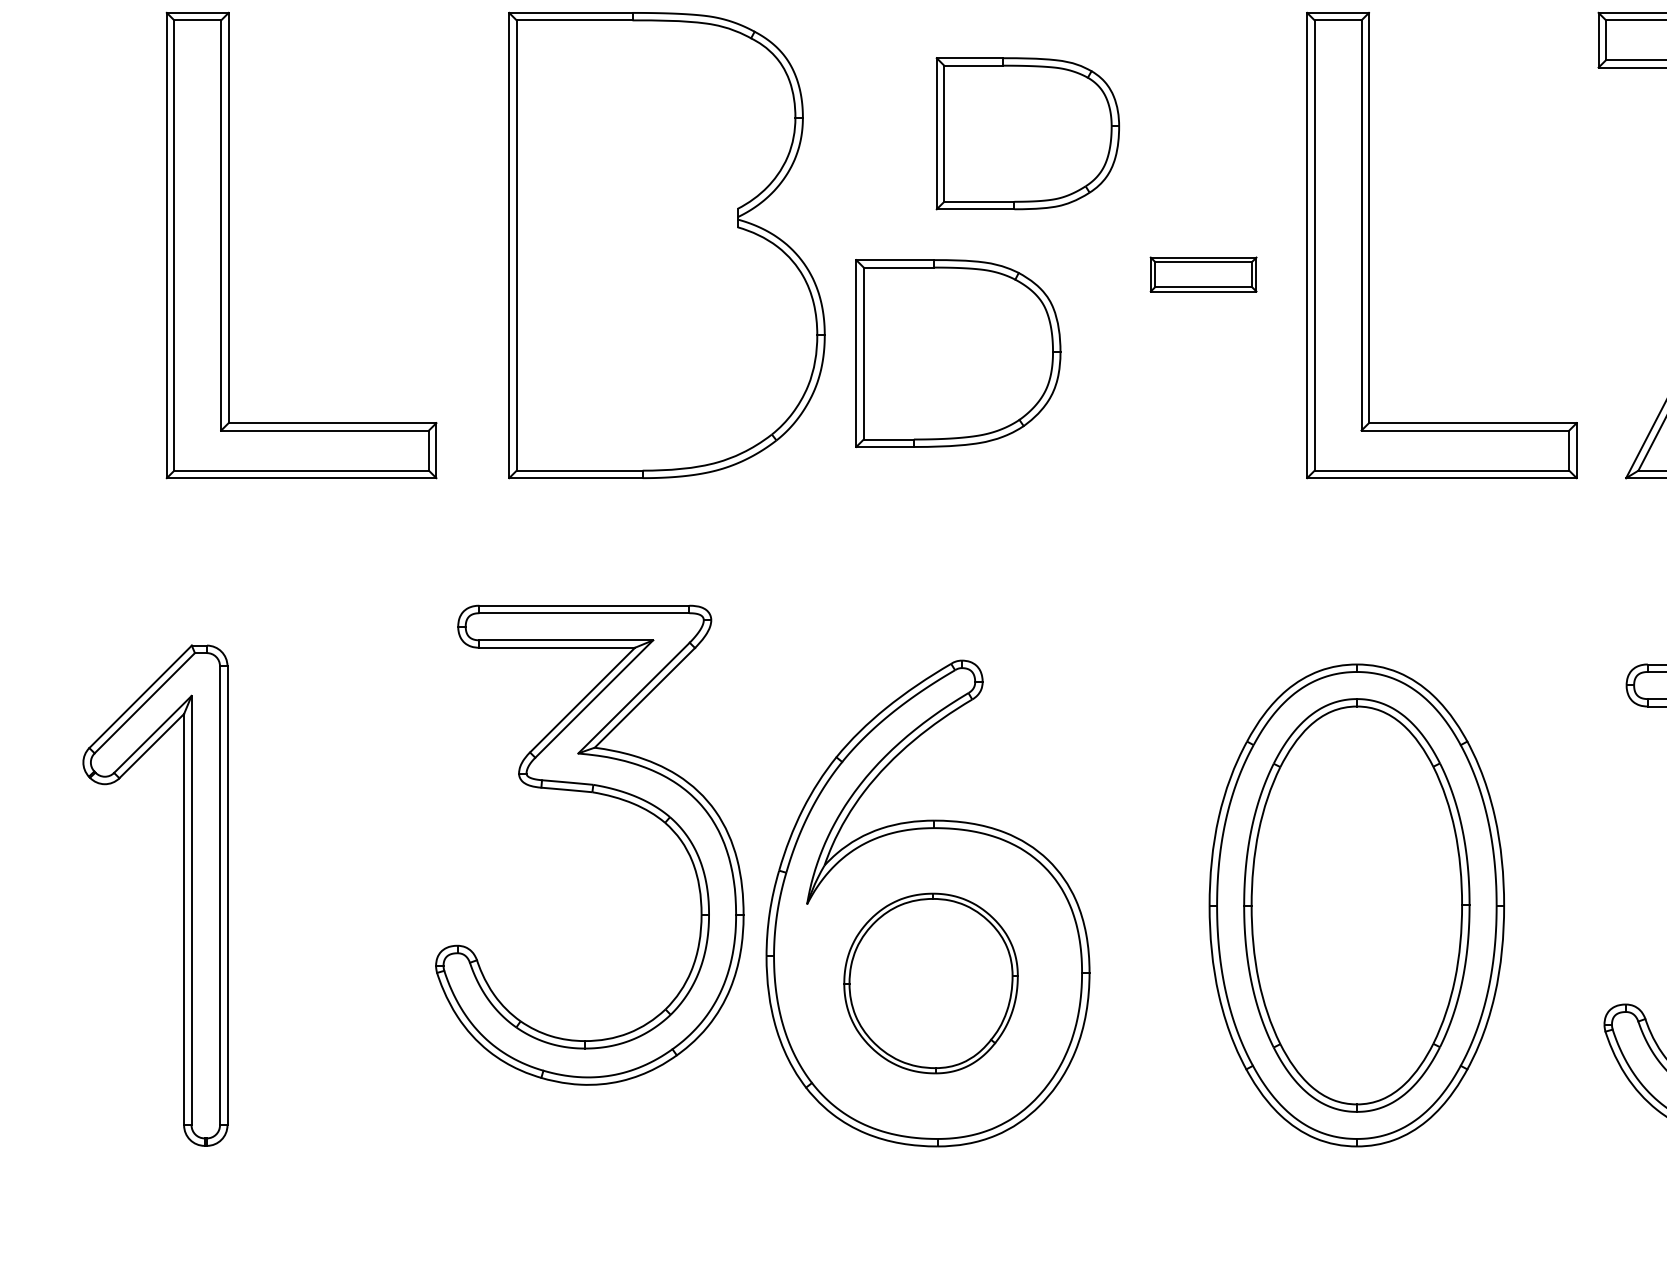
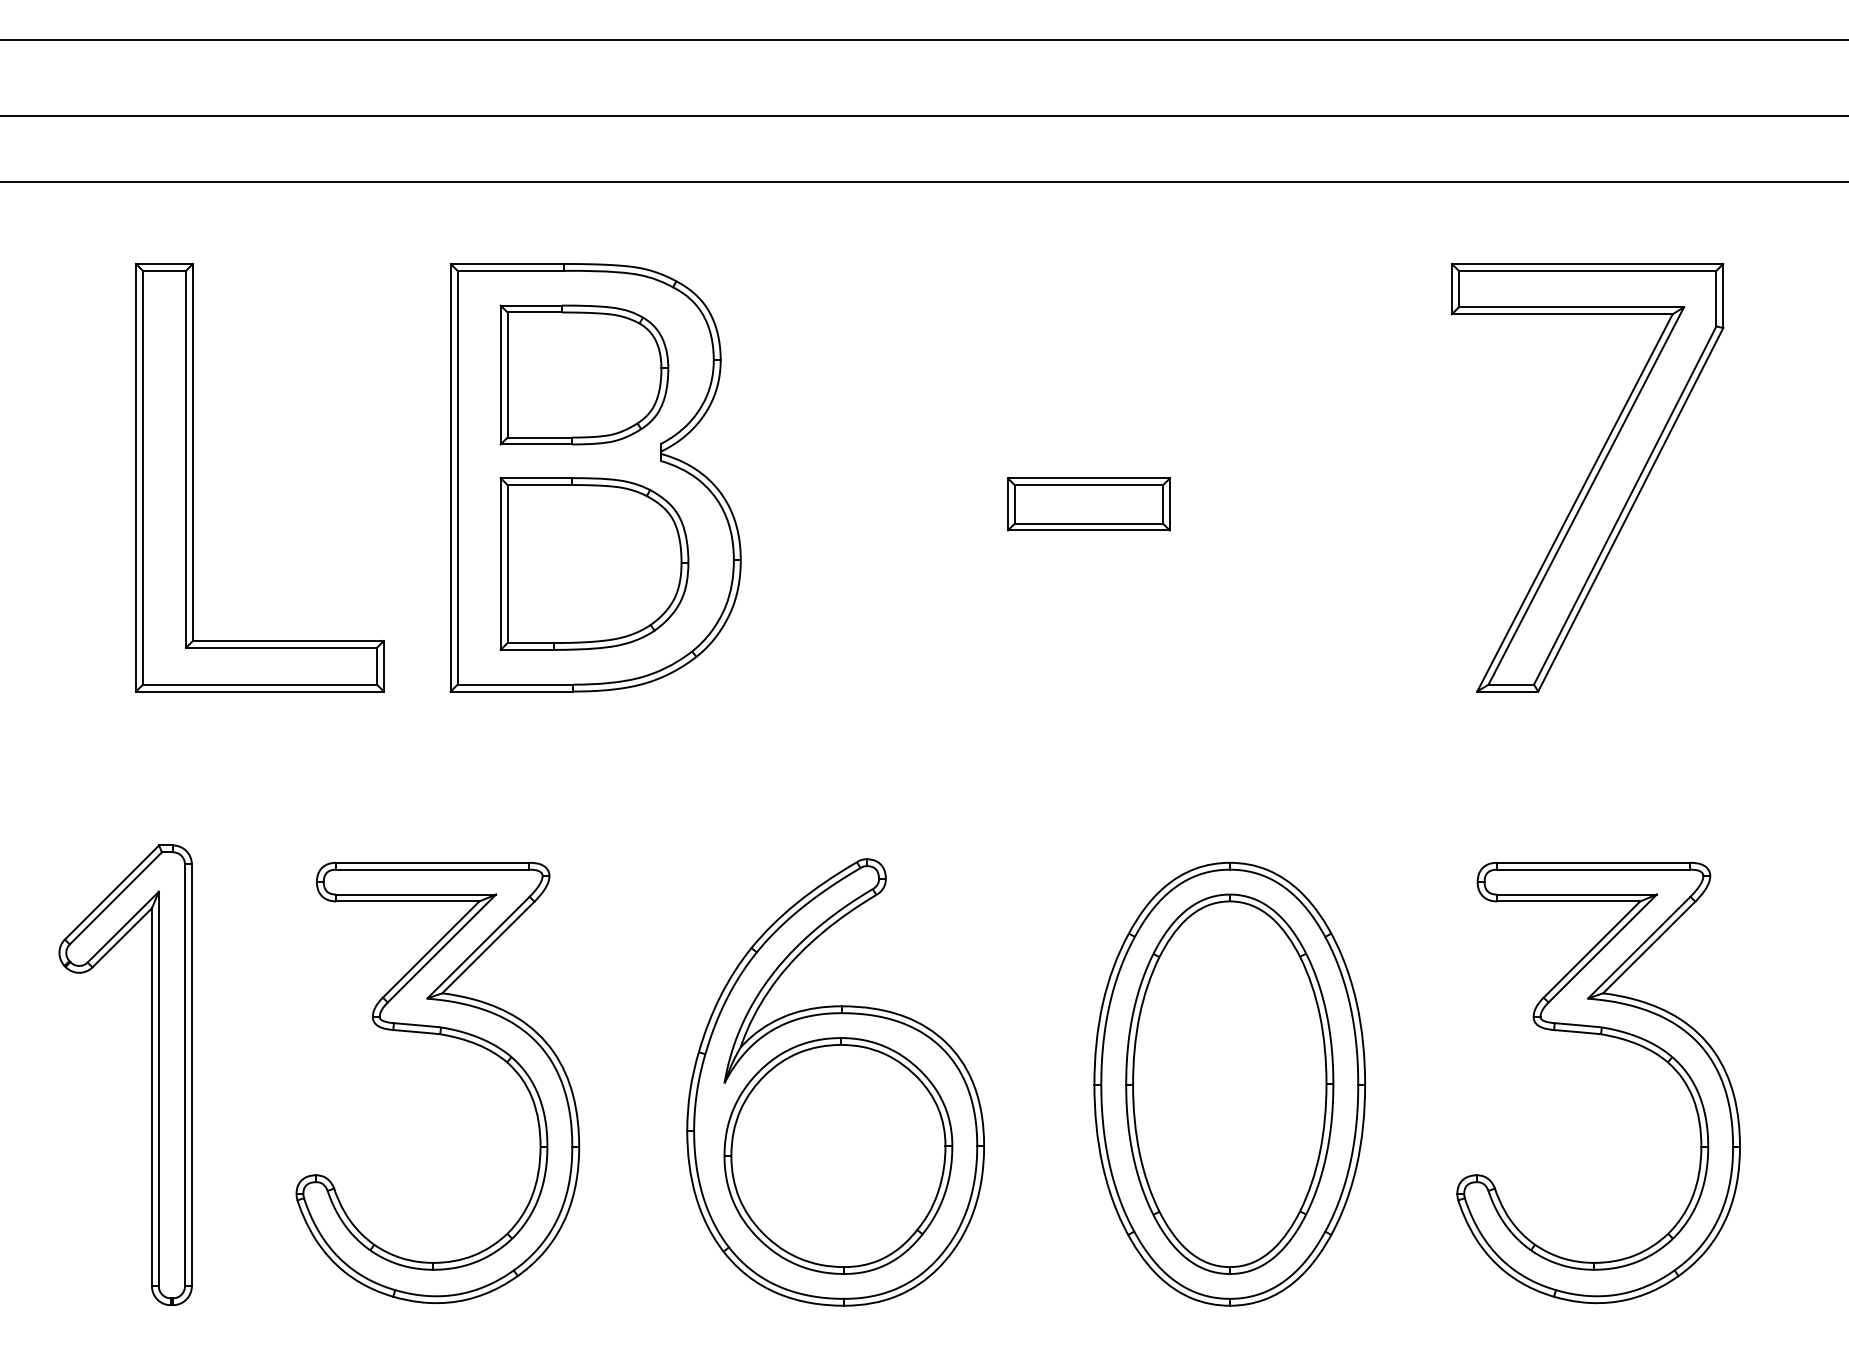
part: (1027, 133) -> (584, 374), moved
part: (1369, 245) -> (1241, 477), removed
part: (1203, 274) -> (1088, 504), size x1.67
part: (958, 352) -> (594, 563), moved
part: (598, 794) -> (445, 1036), moved
part: (931, 982) -> (838, 1155), size x1.43

